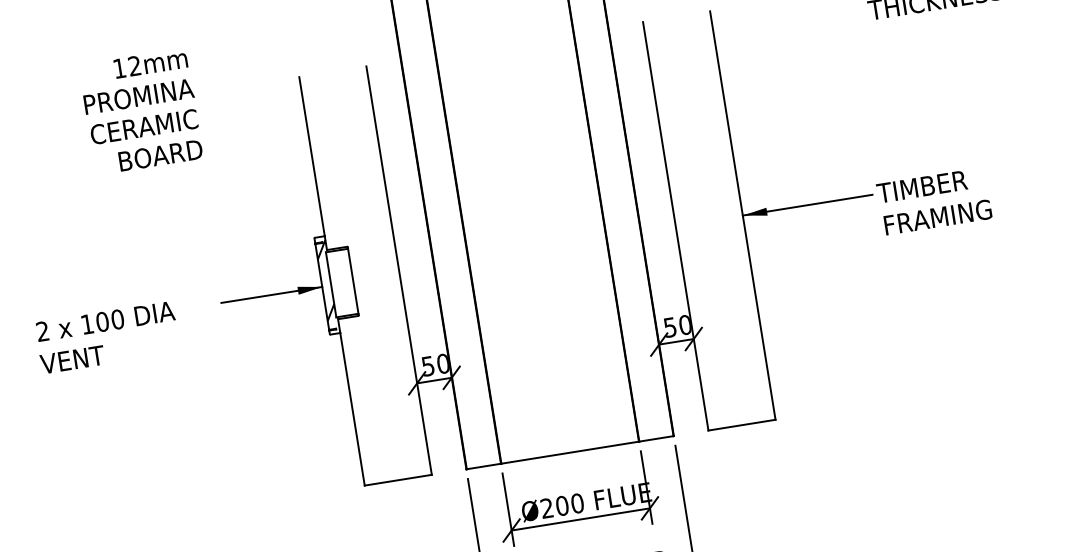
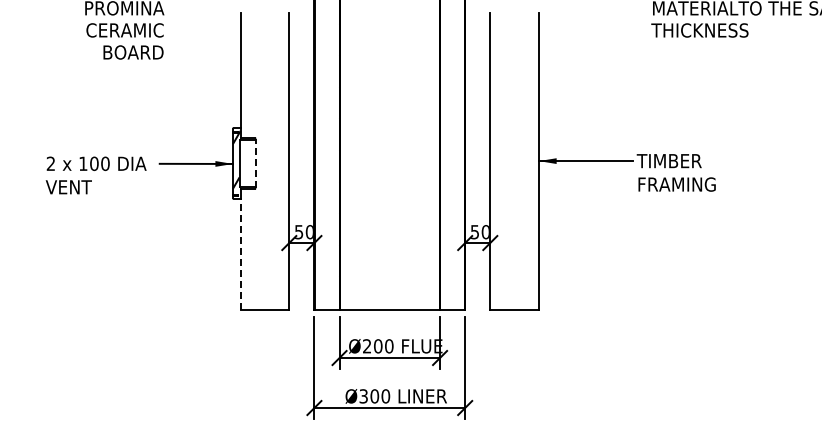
line: (352, 279) -> (255, 162), solid -> dashed
text: (106, 337) -> (95, 175), moved
line: (352, 408) -> (240, 253), solid -> dashed

